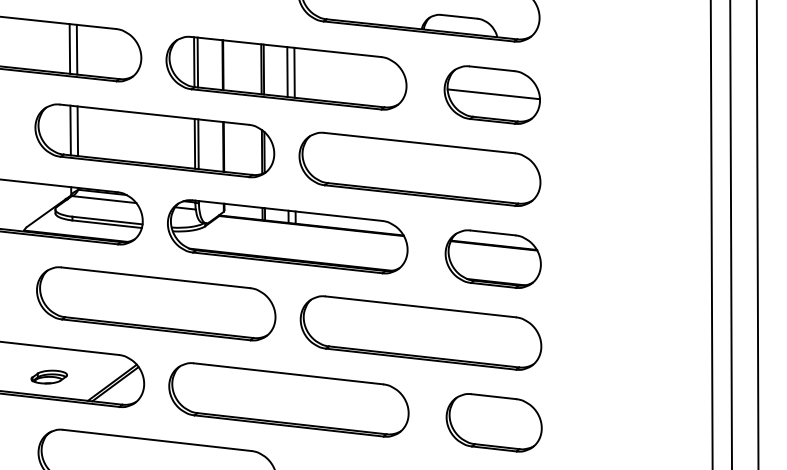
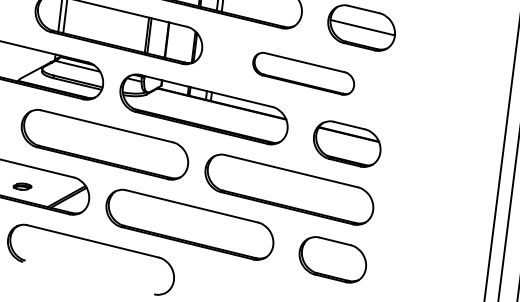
part: (419, 168) -> (303, 73), size x0.6
part: (48, 376) -> (22, 186), size x0.7

